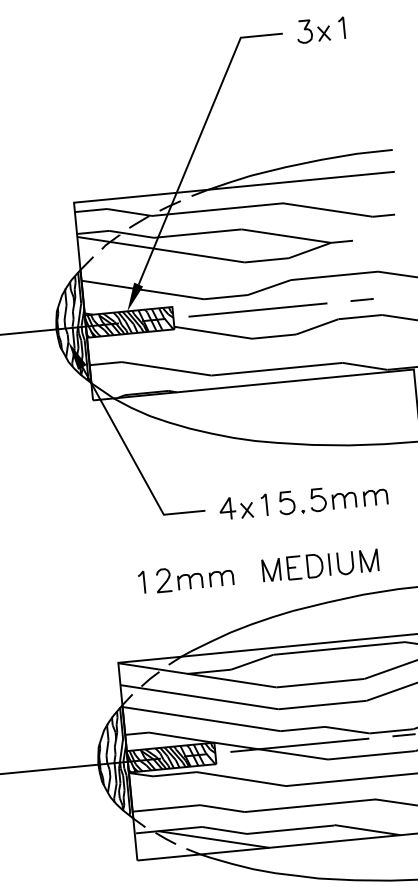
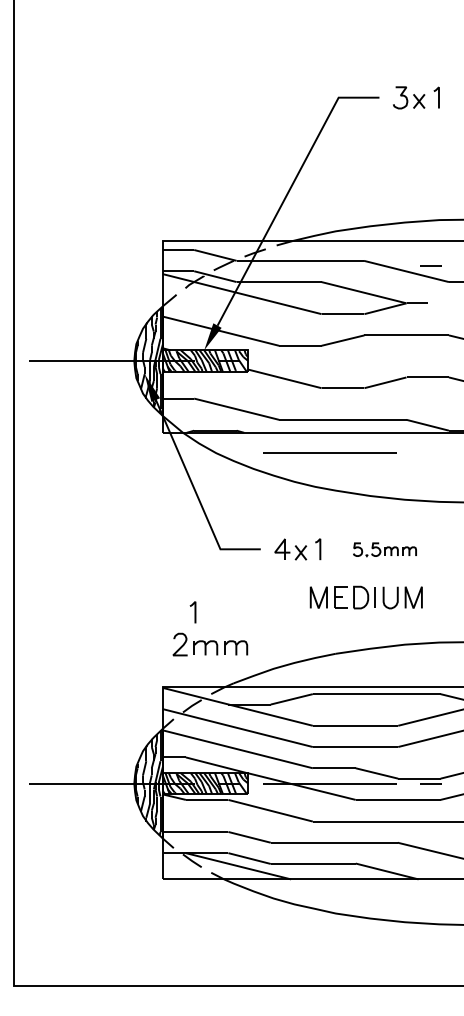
line: (361, 299) -> (430, 265), moved
line: (257, 309) -> (329, 452), moved
part: (332, 498) -> (384, 549), size x0.6
part: (319, 565) -> (365, 597), moved
part: (194, 577) -> (210, 644), moved

